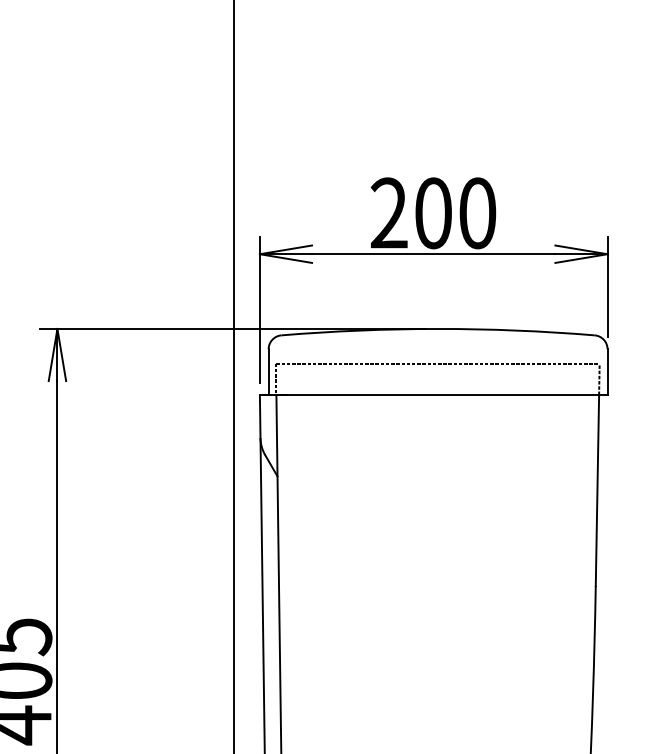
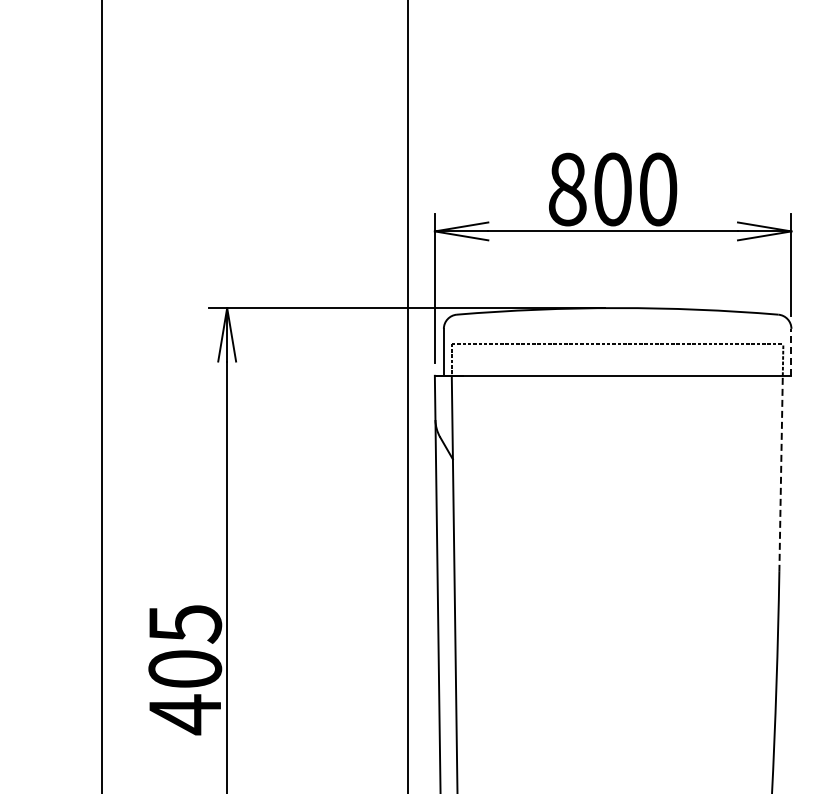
text: (389, 213) -> (567, 189), 200 -> 800
line: (607, 371) -> (791, 351), solid -> dashed
line: (597, 490) -> (781, 473), solid -> dashed

